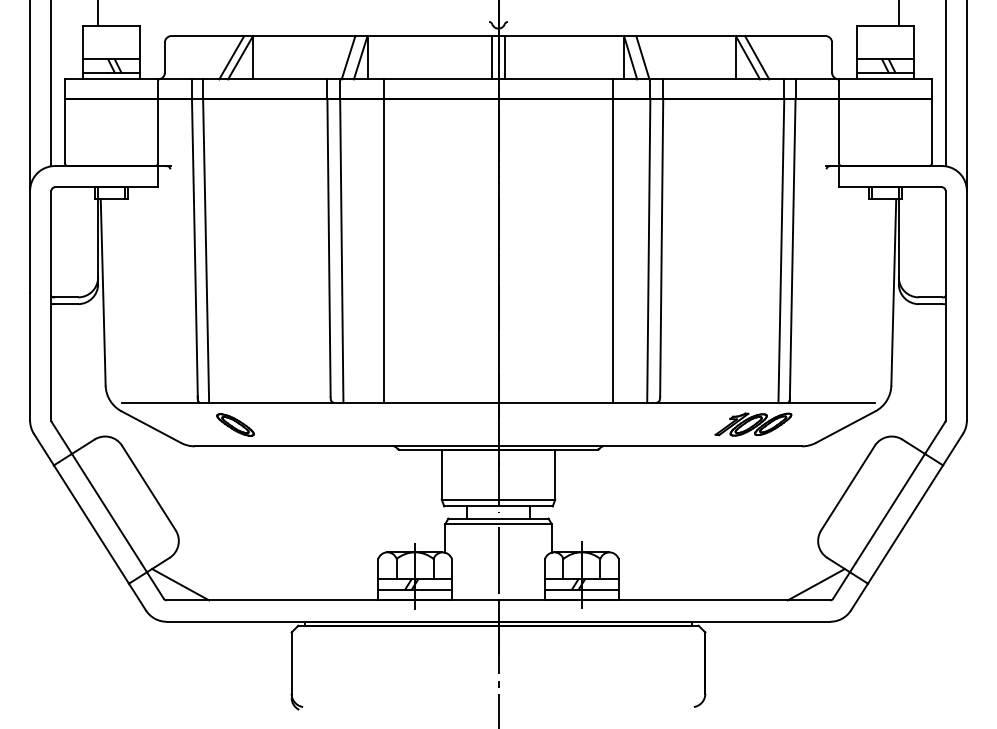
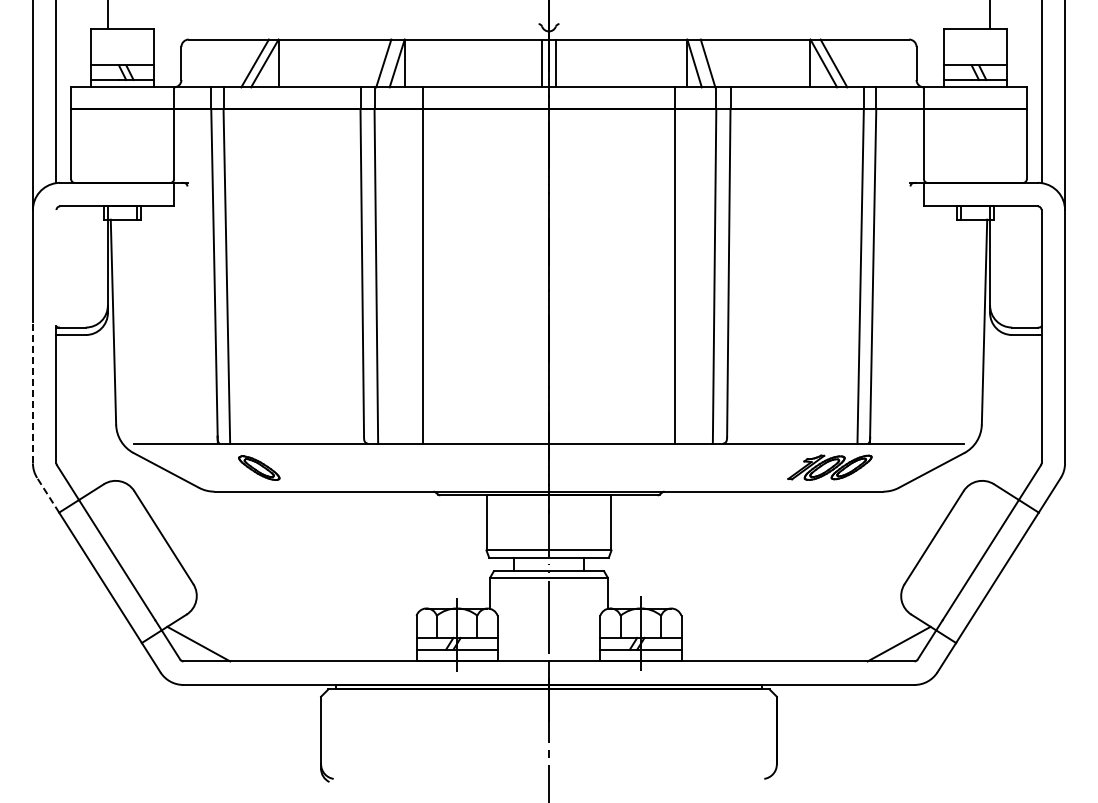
line: (51, 243) -> (56, 268), removed
line: (29, 356) -> (32, 392), solid -> dashed
line: (44, 449) -> (48, 495), solid -> dashed

